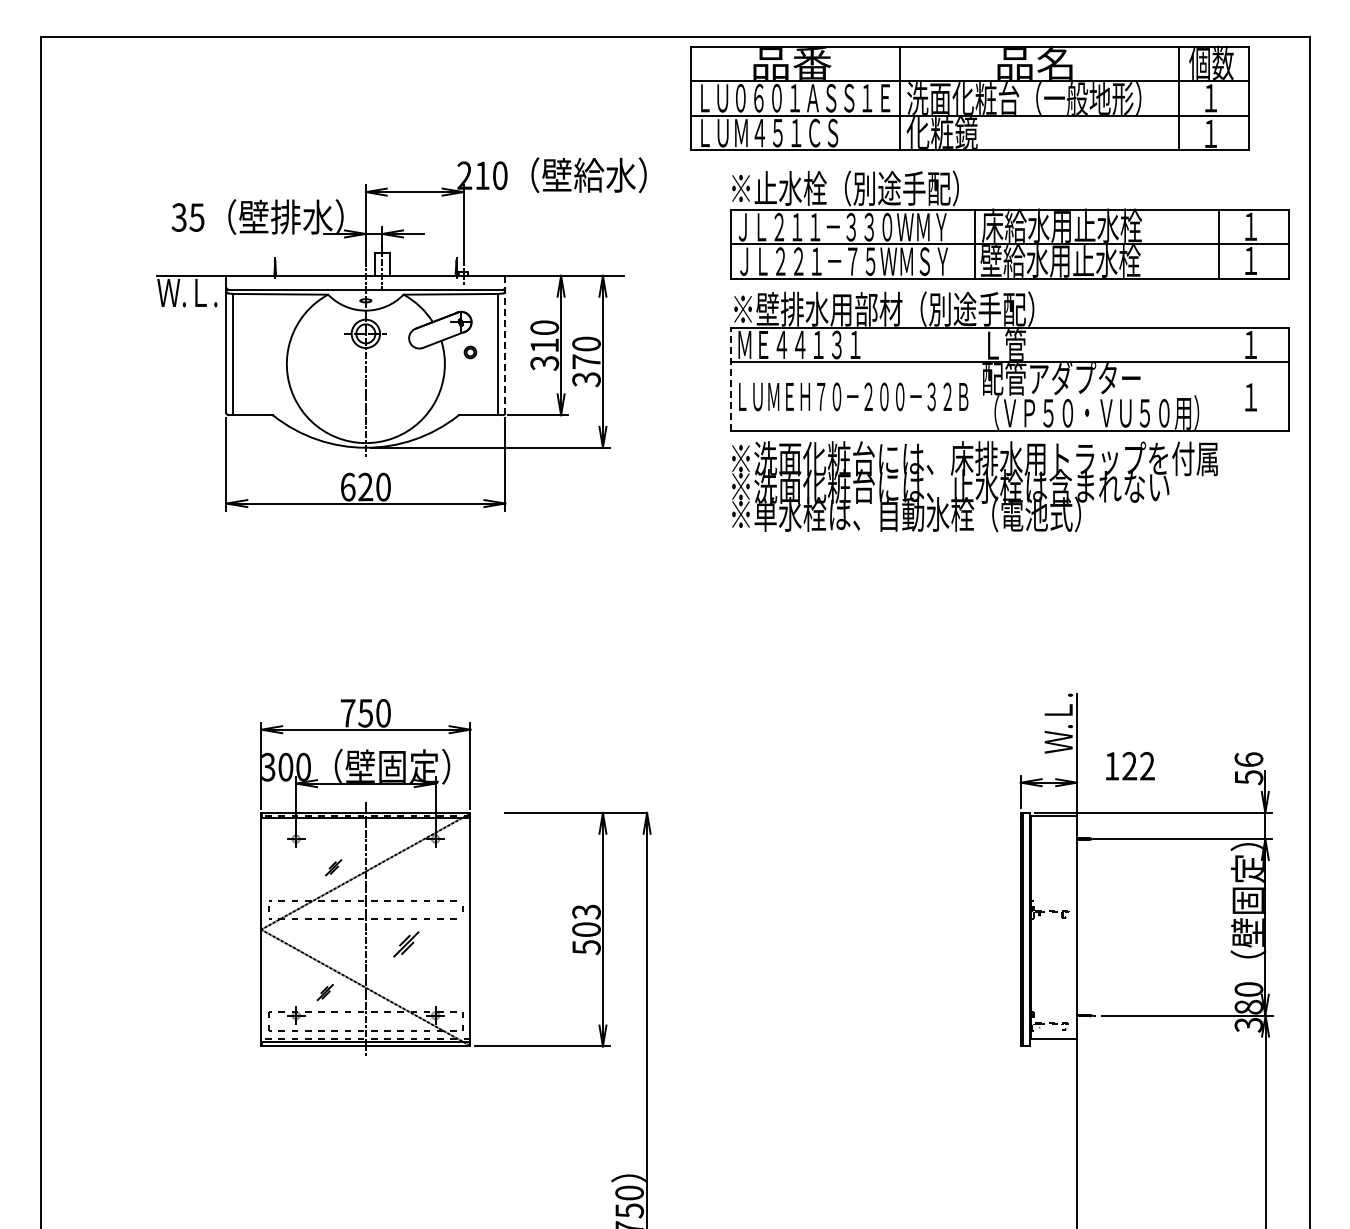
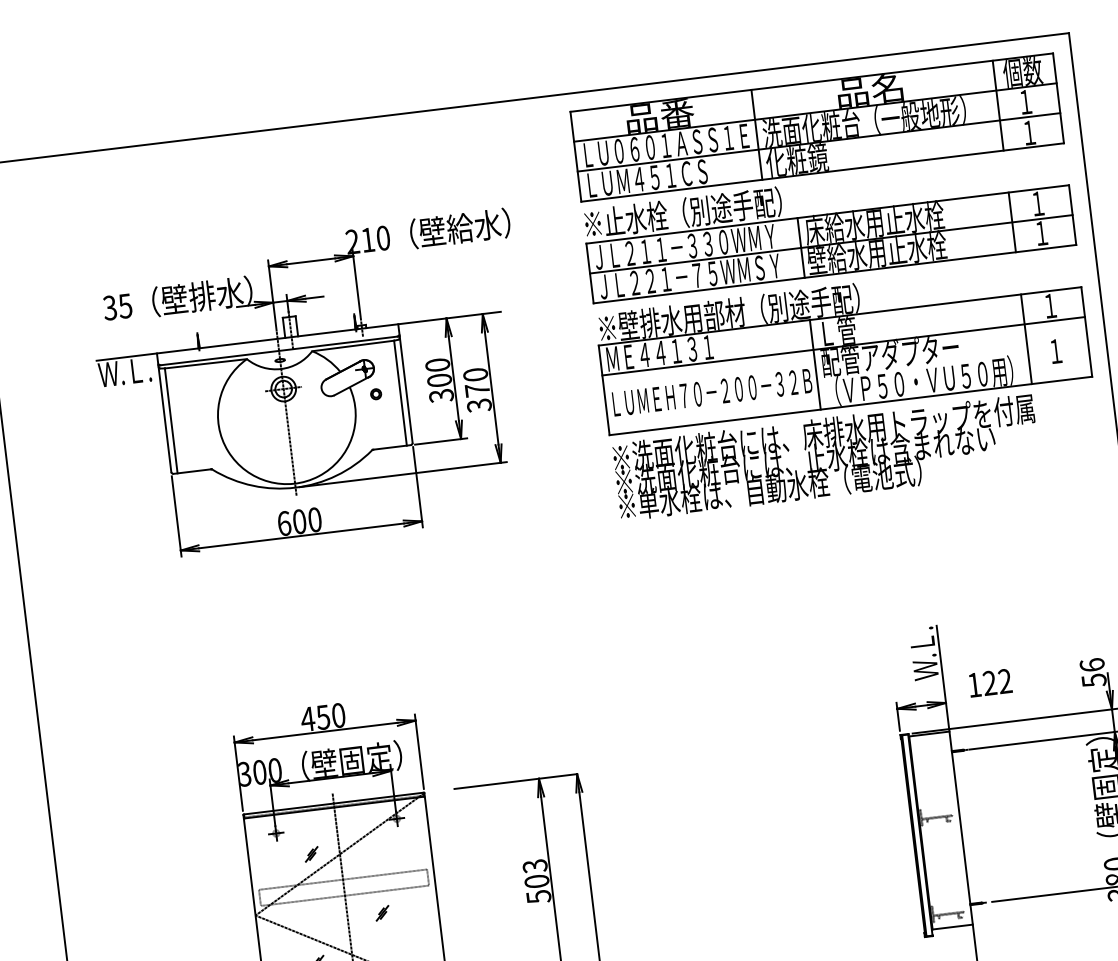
part: (969, 97) -> (816, 126), moved
line: (505, 344) -> (405, 383), dashed -> solid
text: (544, 345) -> (439, 380), 310 -> 300
line: (730, 379) -> (603, 390), dashed -> solid
line: (974, 379) -> (815, 364), added
line: (1218, 379) -> (1026, 339), added
text: (365, 486) -> (299, 521), 620 -> 600
text: (347, 713) -> (307, 719), 750 -> 450
part: (405, 944) -> (381, 913), size x0.62

